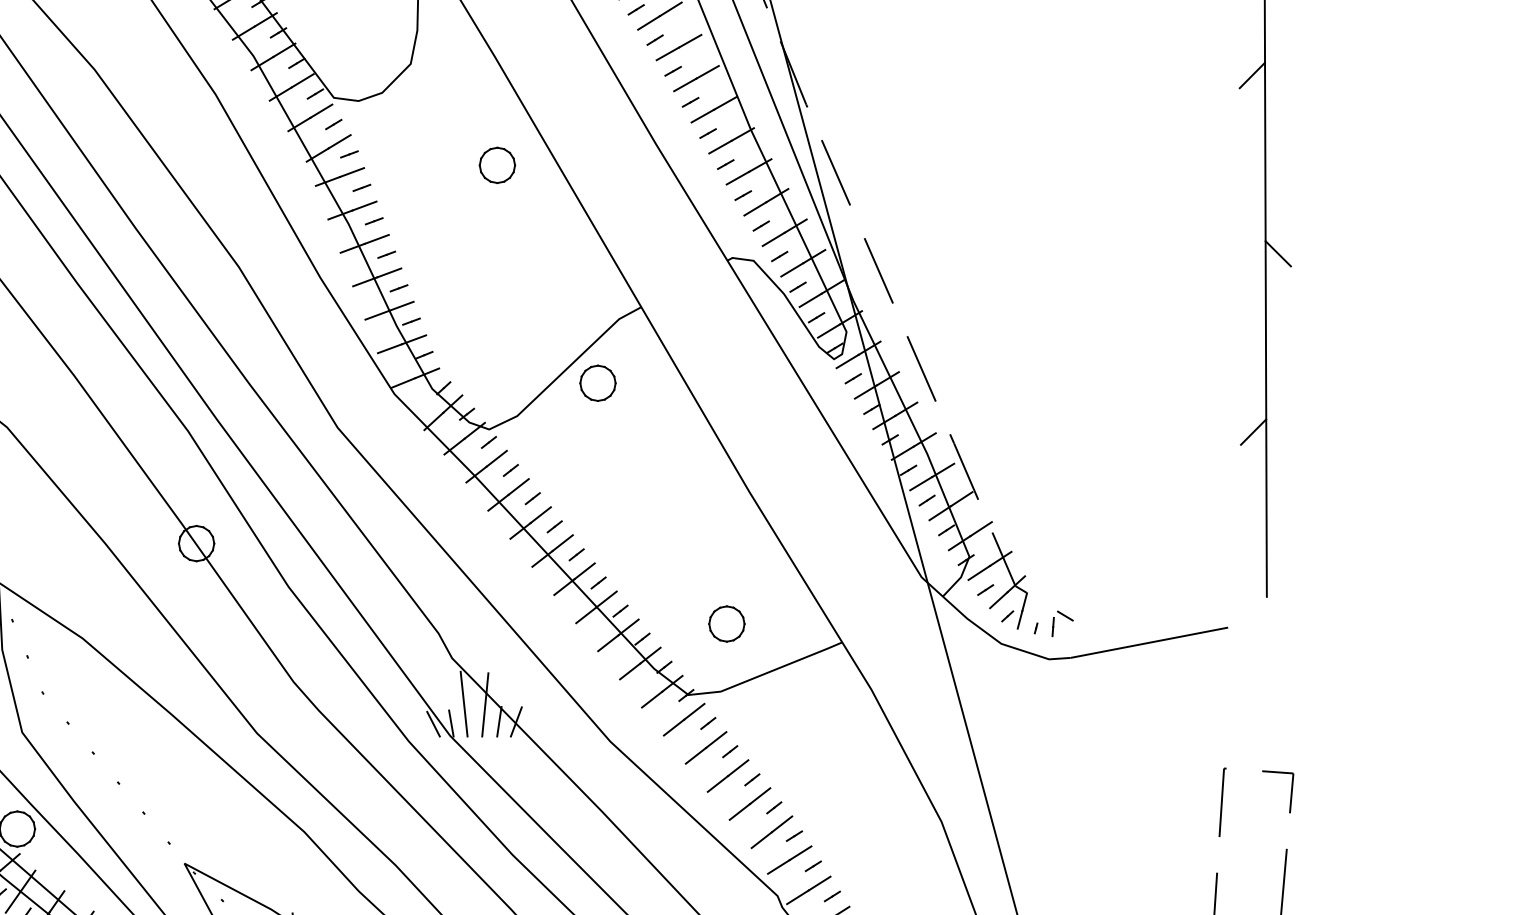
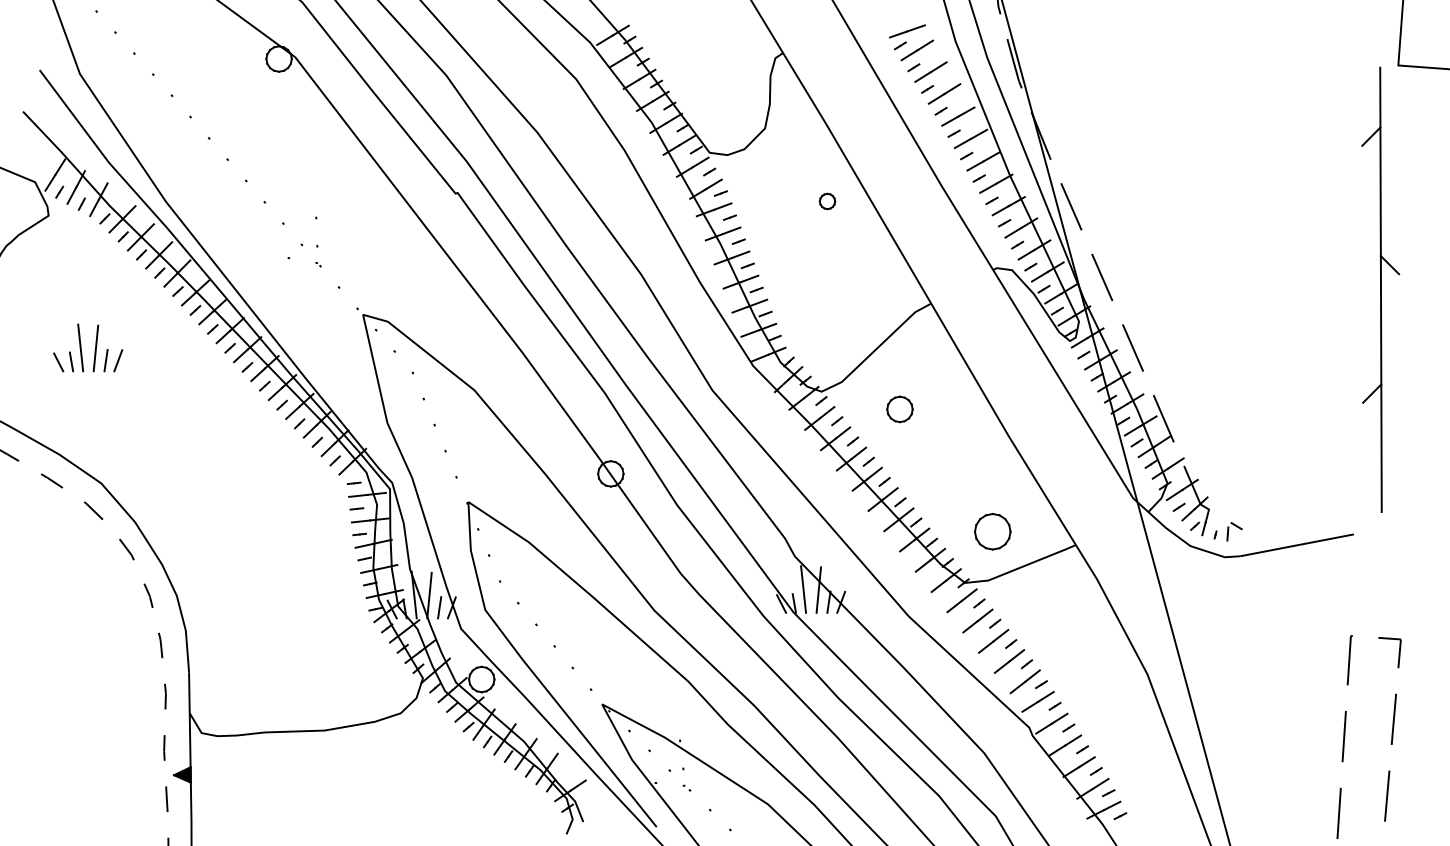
part: (497, 165) -> (827, 201), size x0.6
part: (597, 383) -> (899, 409), moved
part: (726, 623) -> (992, 531), size x1.4

